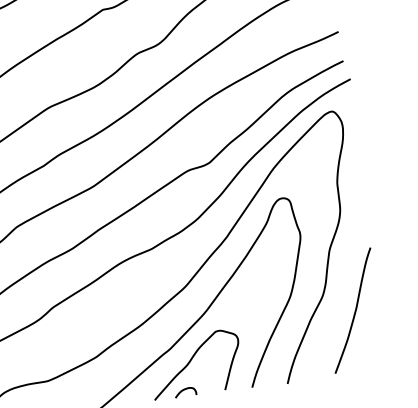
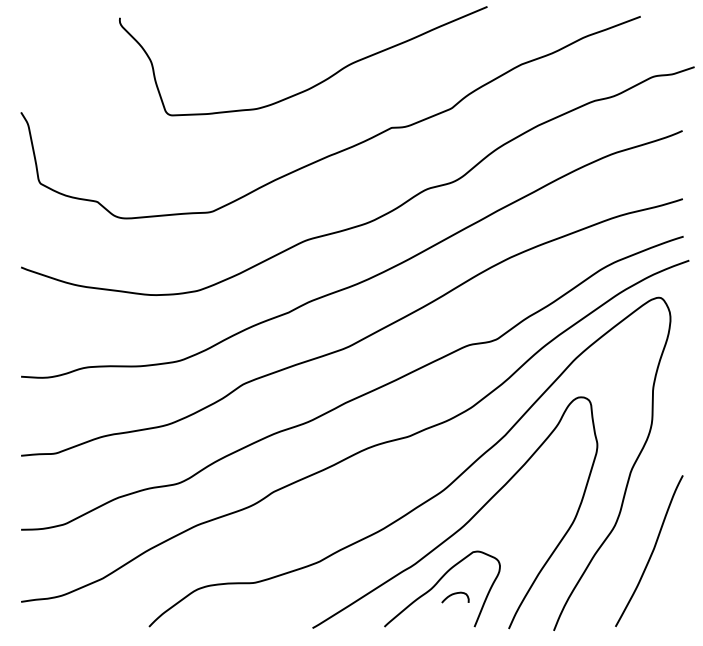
curve: (185, 389) -> (455, 594), moved

